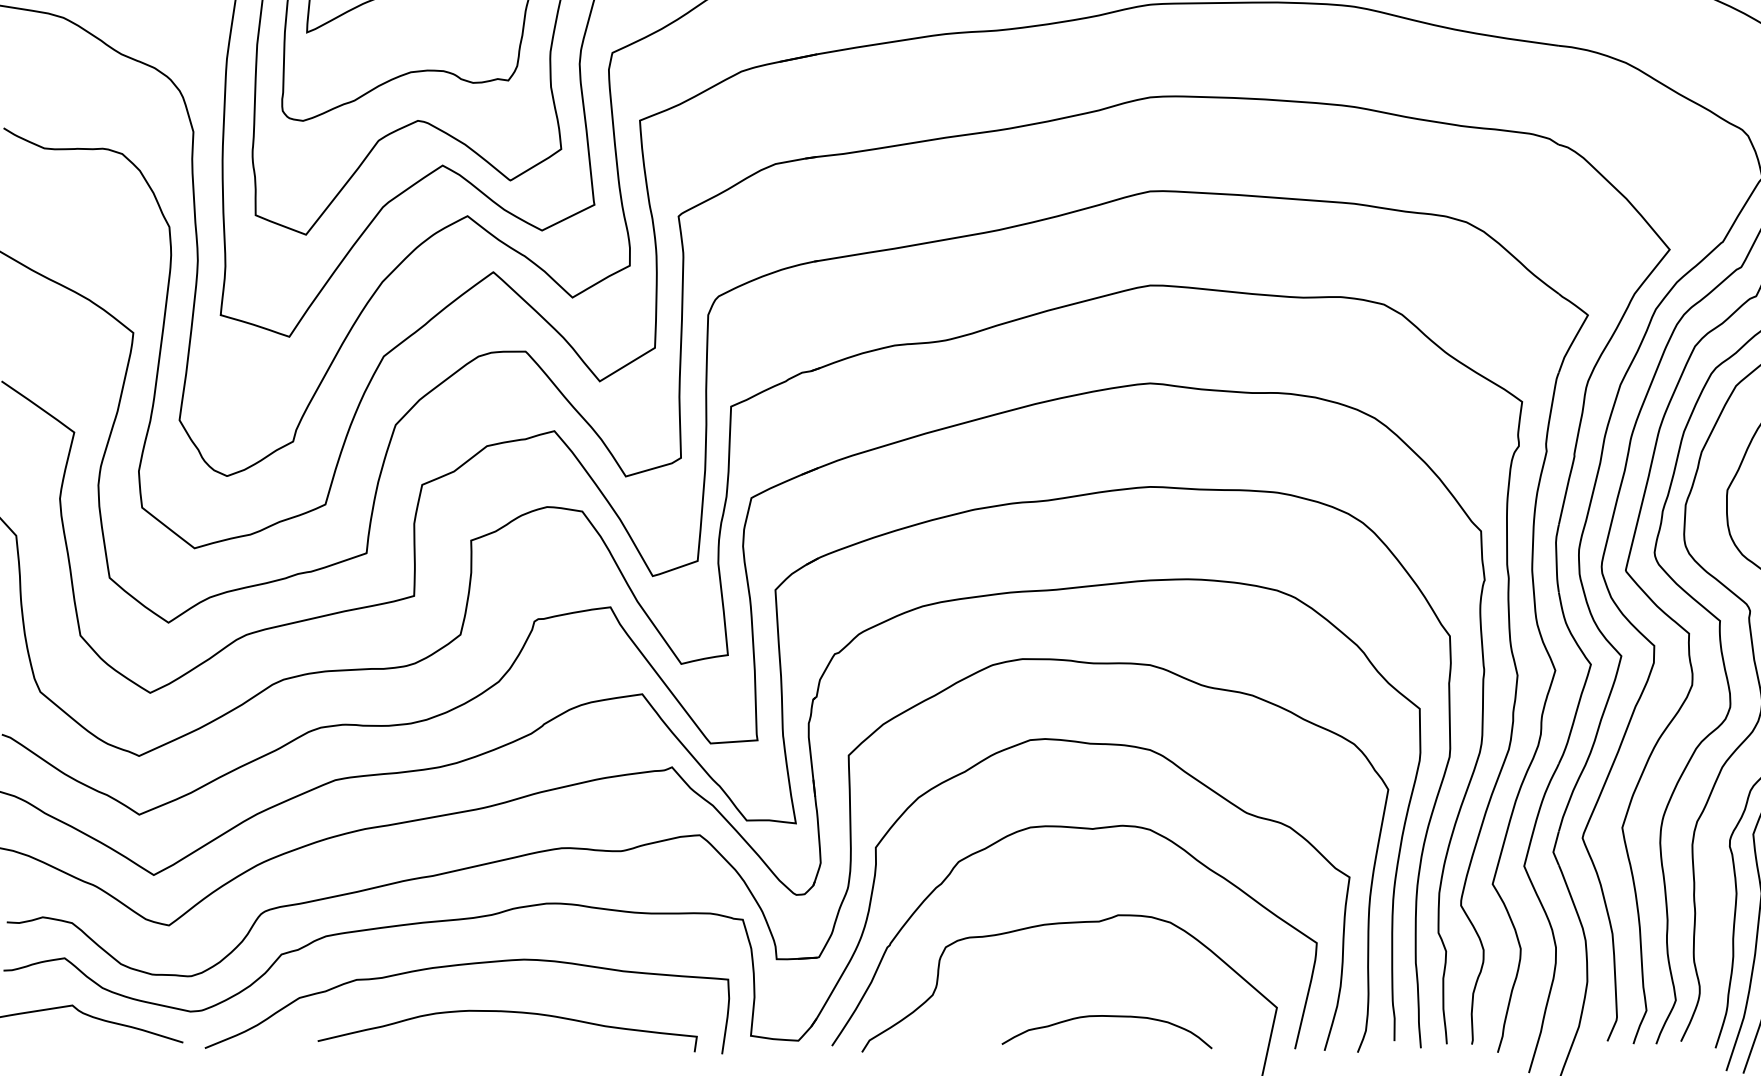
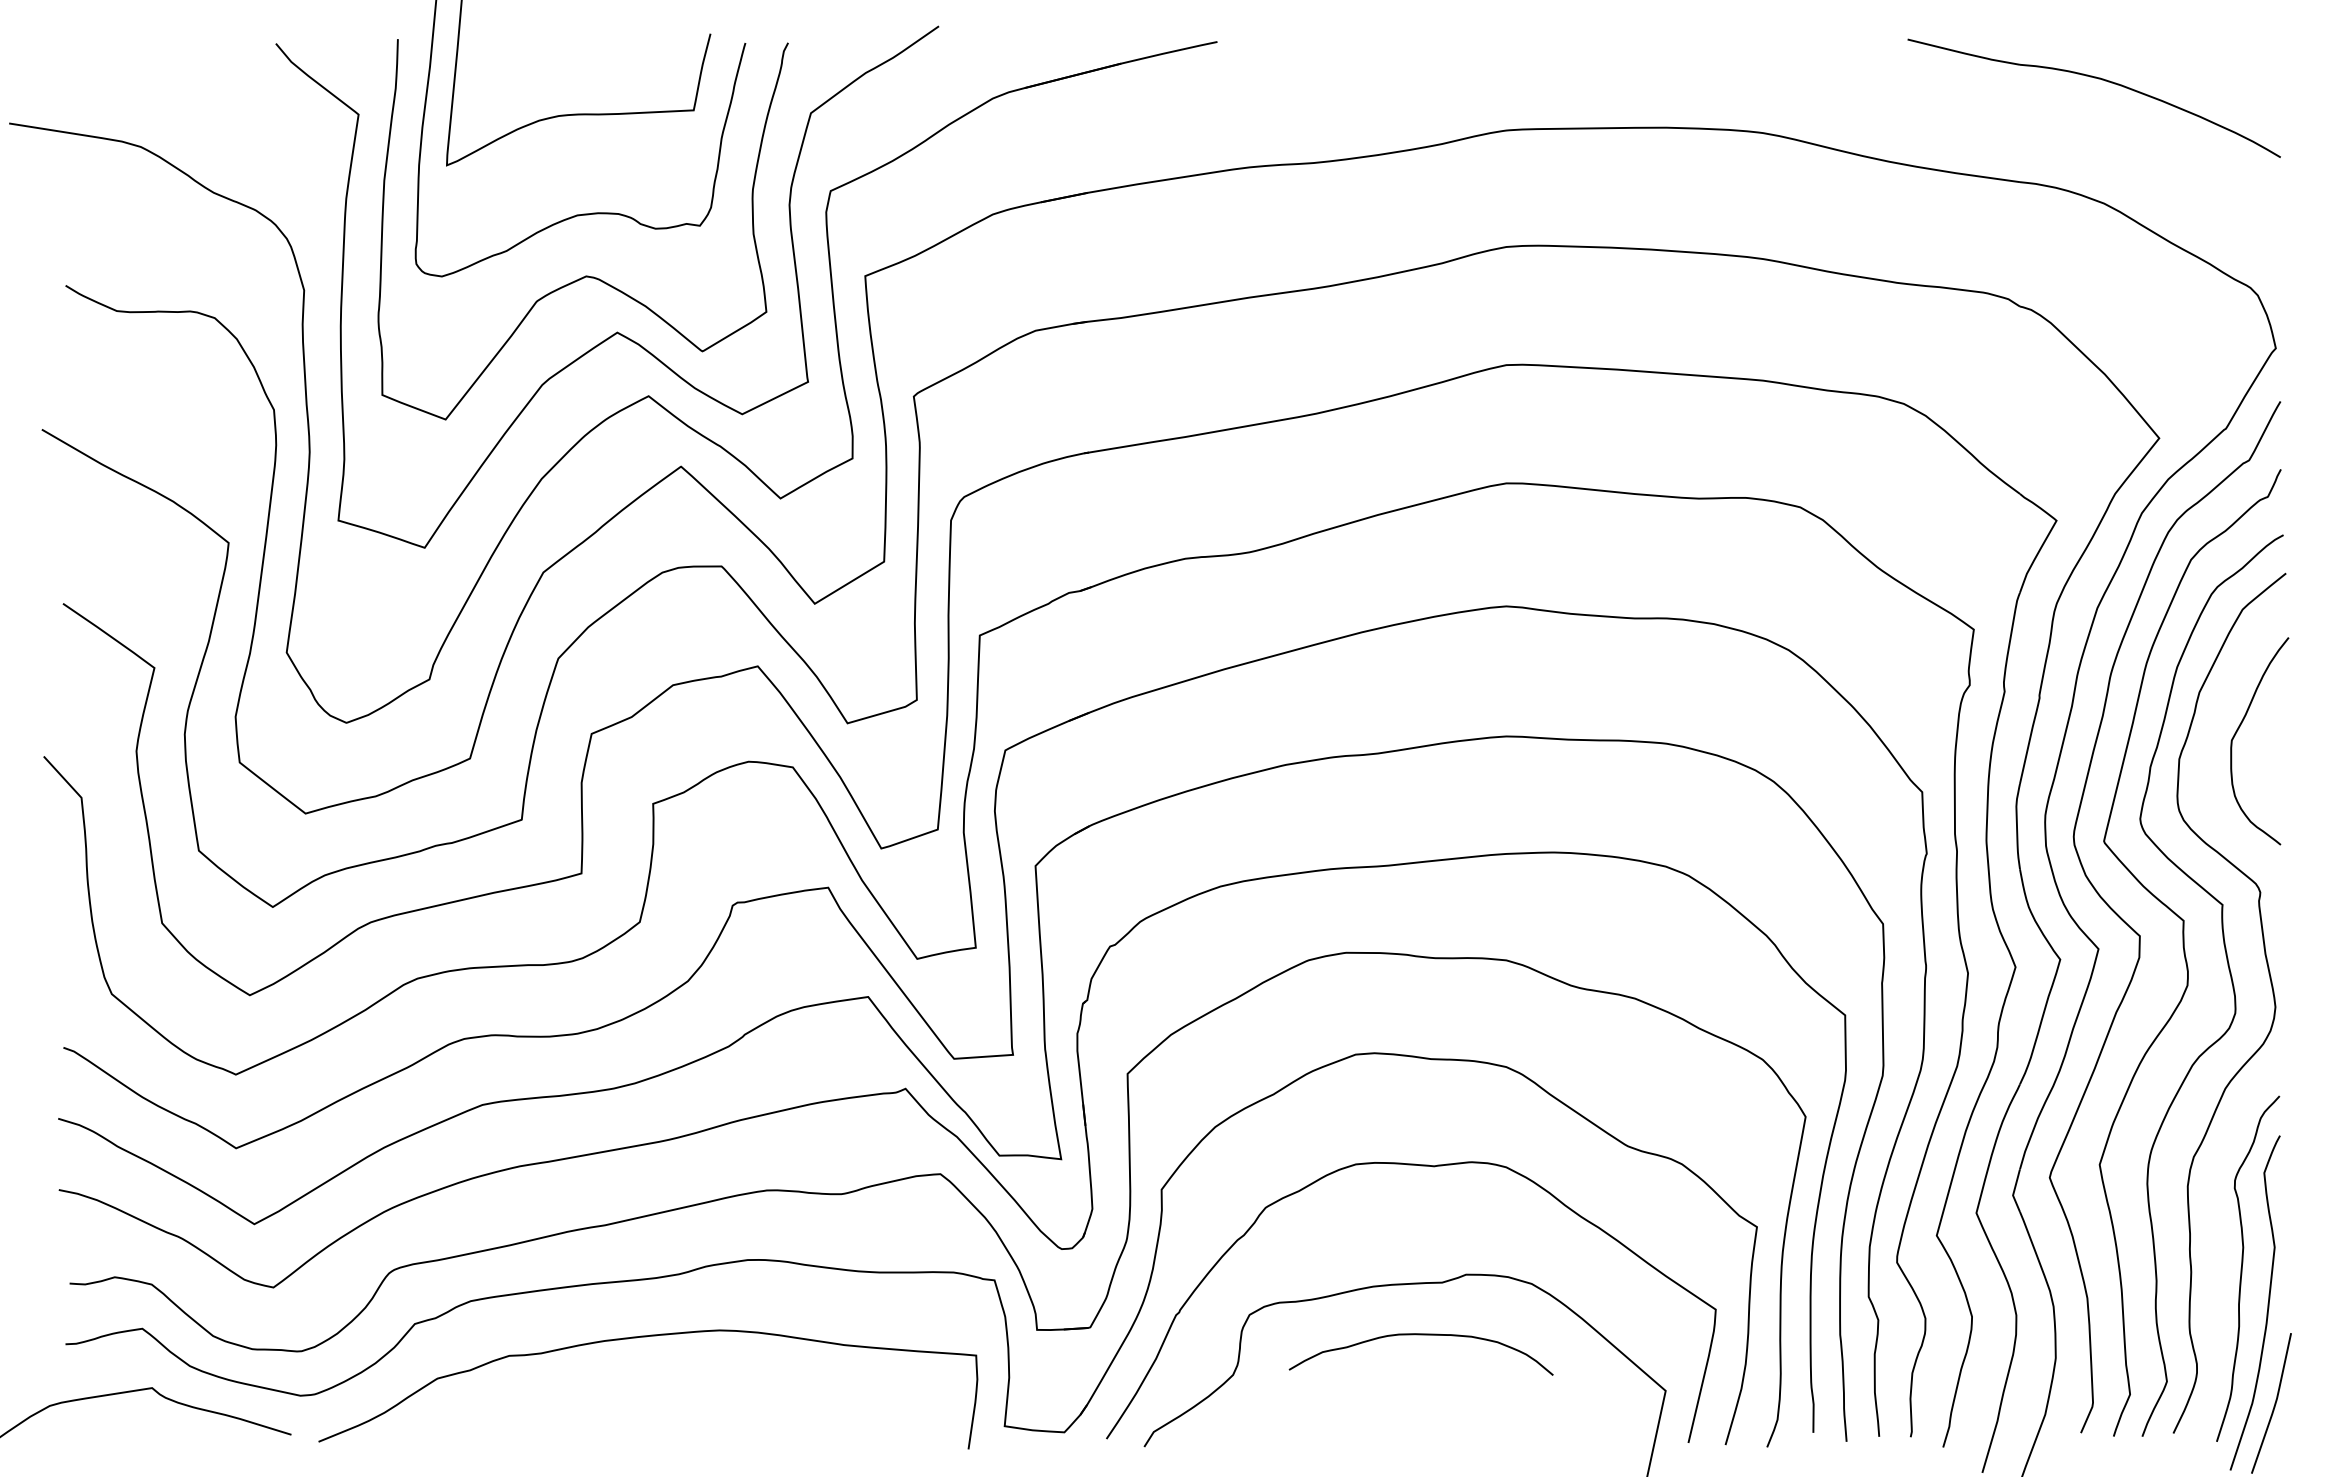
curve: (507, 1012) -> (698, 1396), removed
curve: (1106, 1016) -> (1420, 1335), moved

